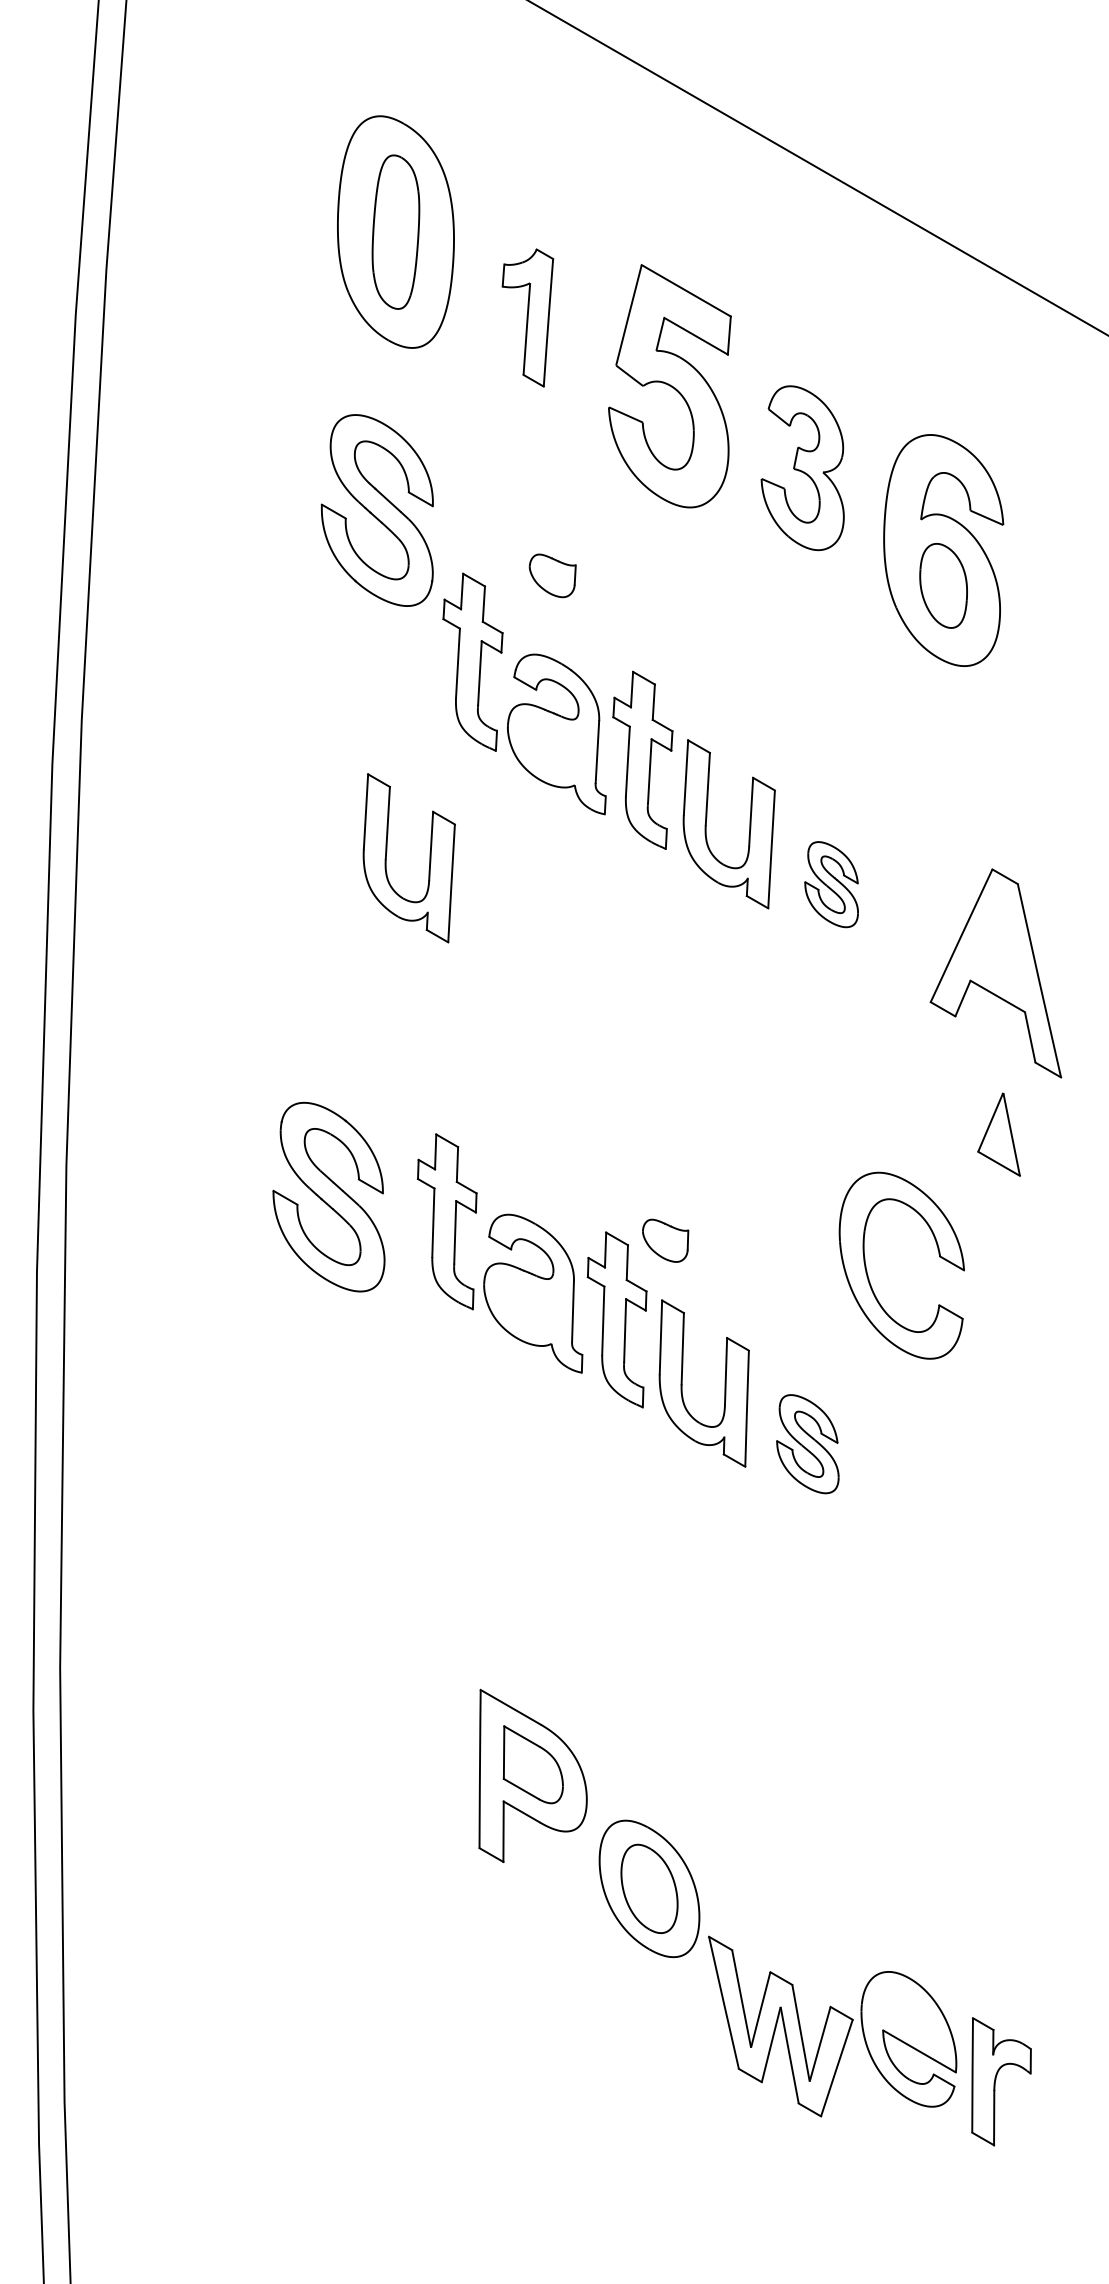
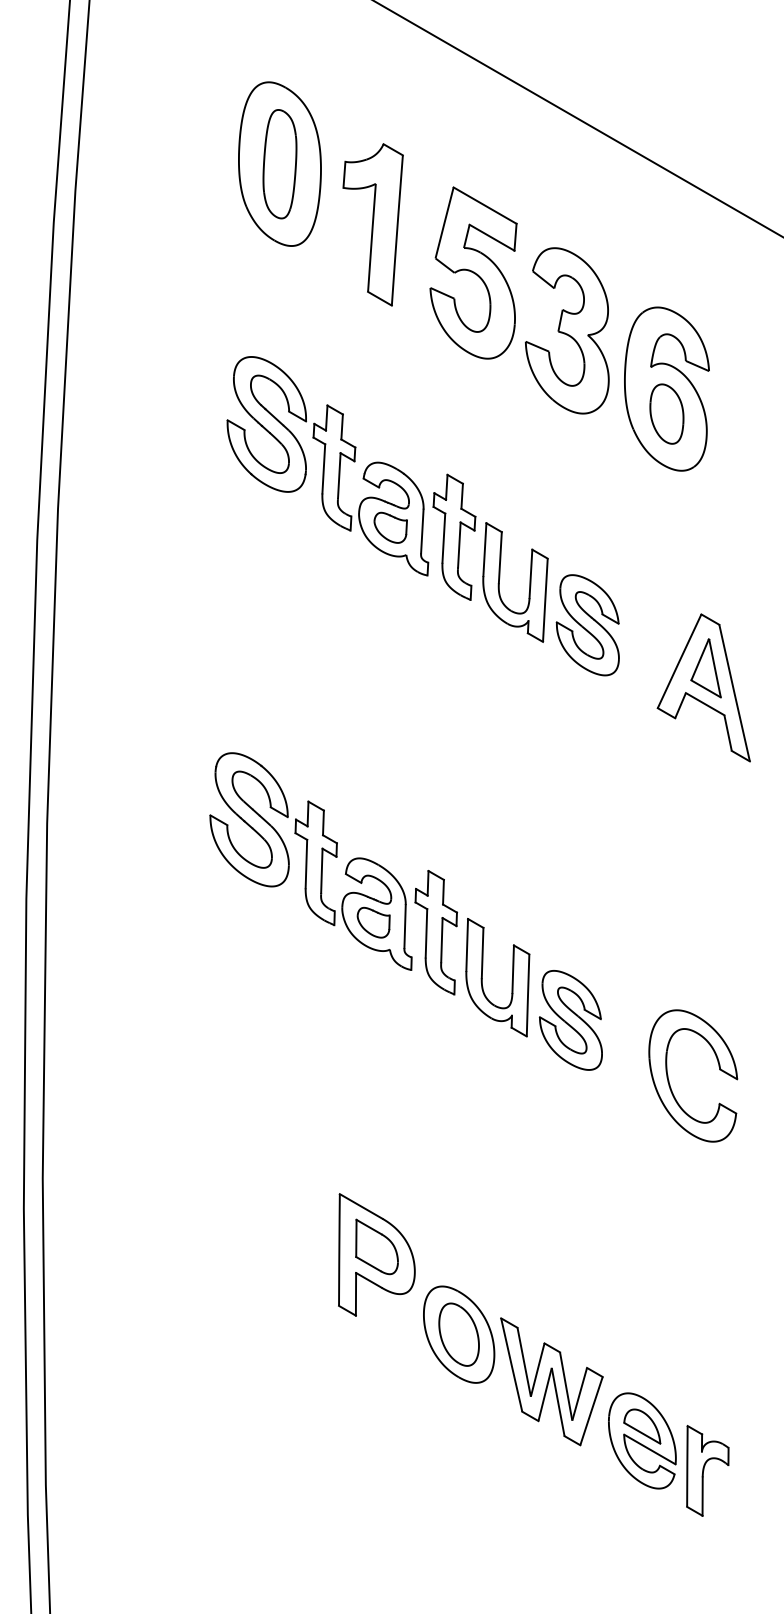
part: (527, 317) -> (372, 224), size x1.67
part: (802, 468) -> (567, 331), size x1.43
part: (376, 510) -> (266, 424), moved
part: (552, 575) -> (390, 527), moved
part: (429, 858) -> (303, 606), removed
part: (831, 884) -> (587, 625), size x1.67
part: (998, 1134) -> (705, 668), moved
part: (328, 1196) -> (249, 819), moved
part: (665, 1240) -> (373, 922), moved
part: (867, 1270) -> (668, 1079), moved
part: (807, 1444) -> (570, 1020), size x1.43
part: (908, 2018) -> (642, 1426), added
part: (780, 2026) -> (551, 1381), moved

